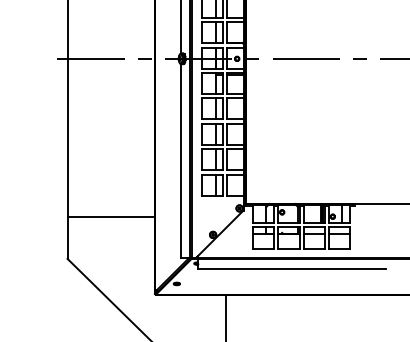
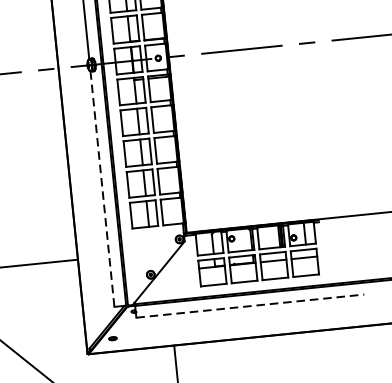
line: (180, 161) -> (102, 189), solid -> dashed
line: (291, 268) -> (250, 305), solid -> dashed

